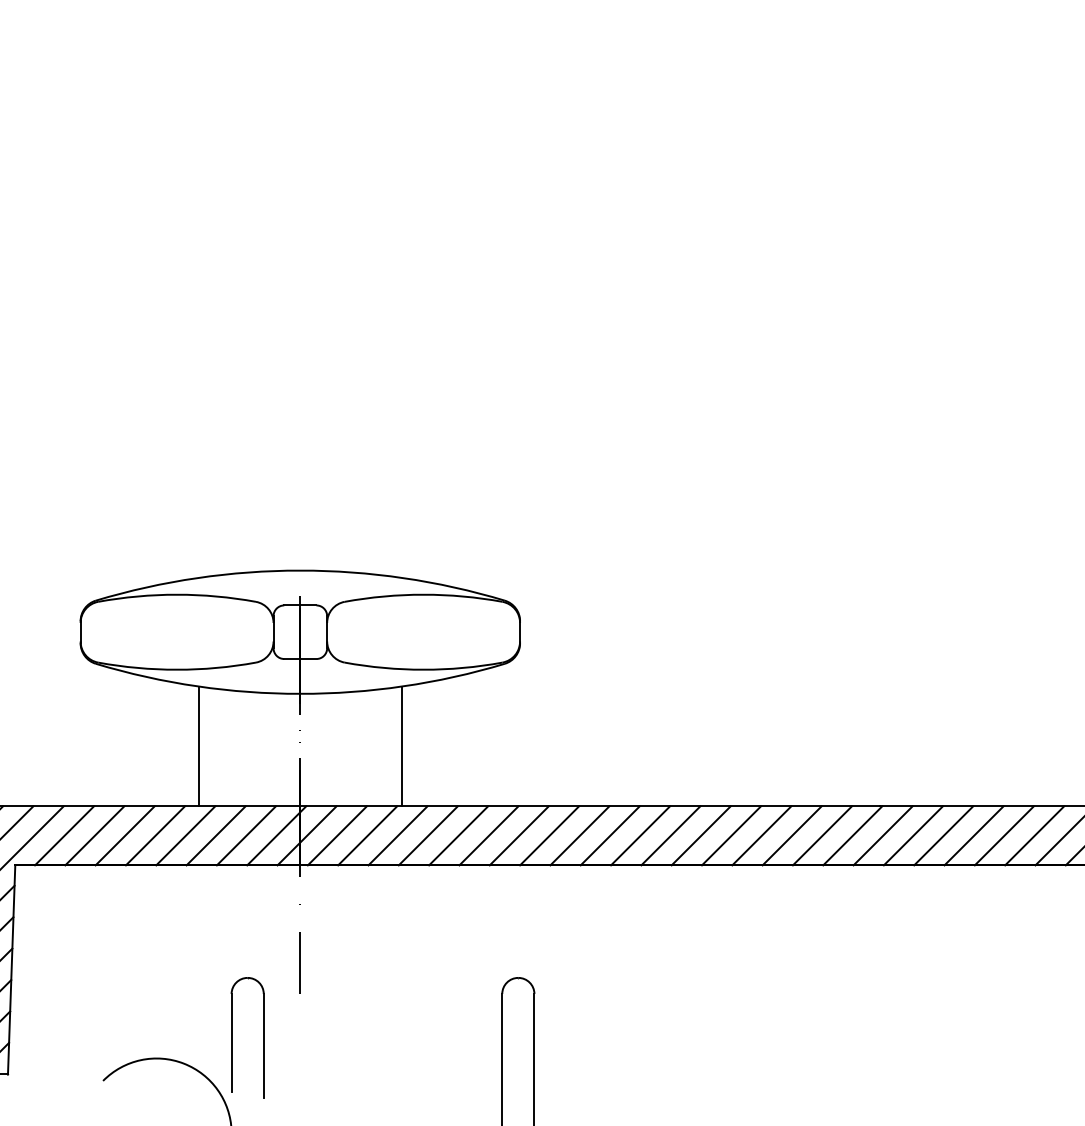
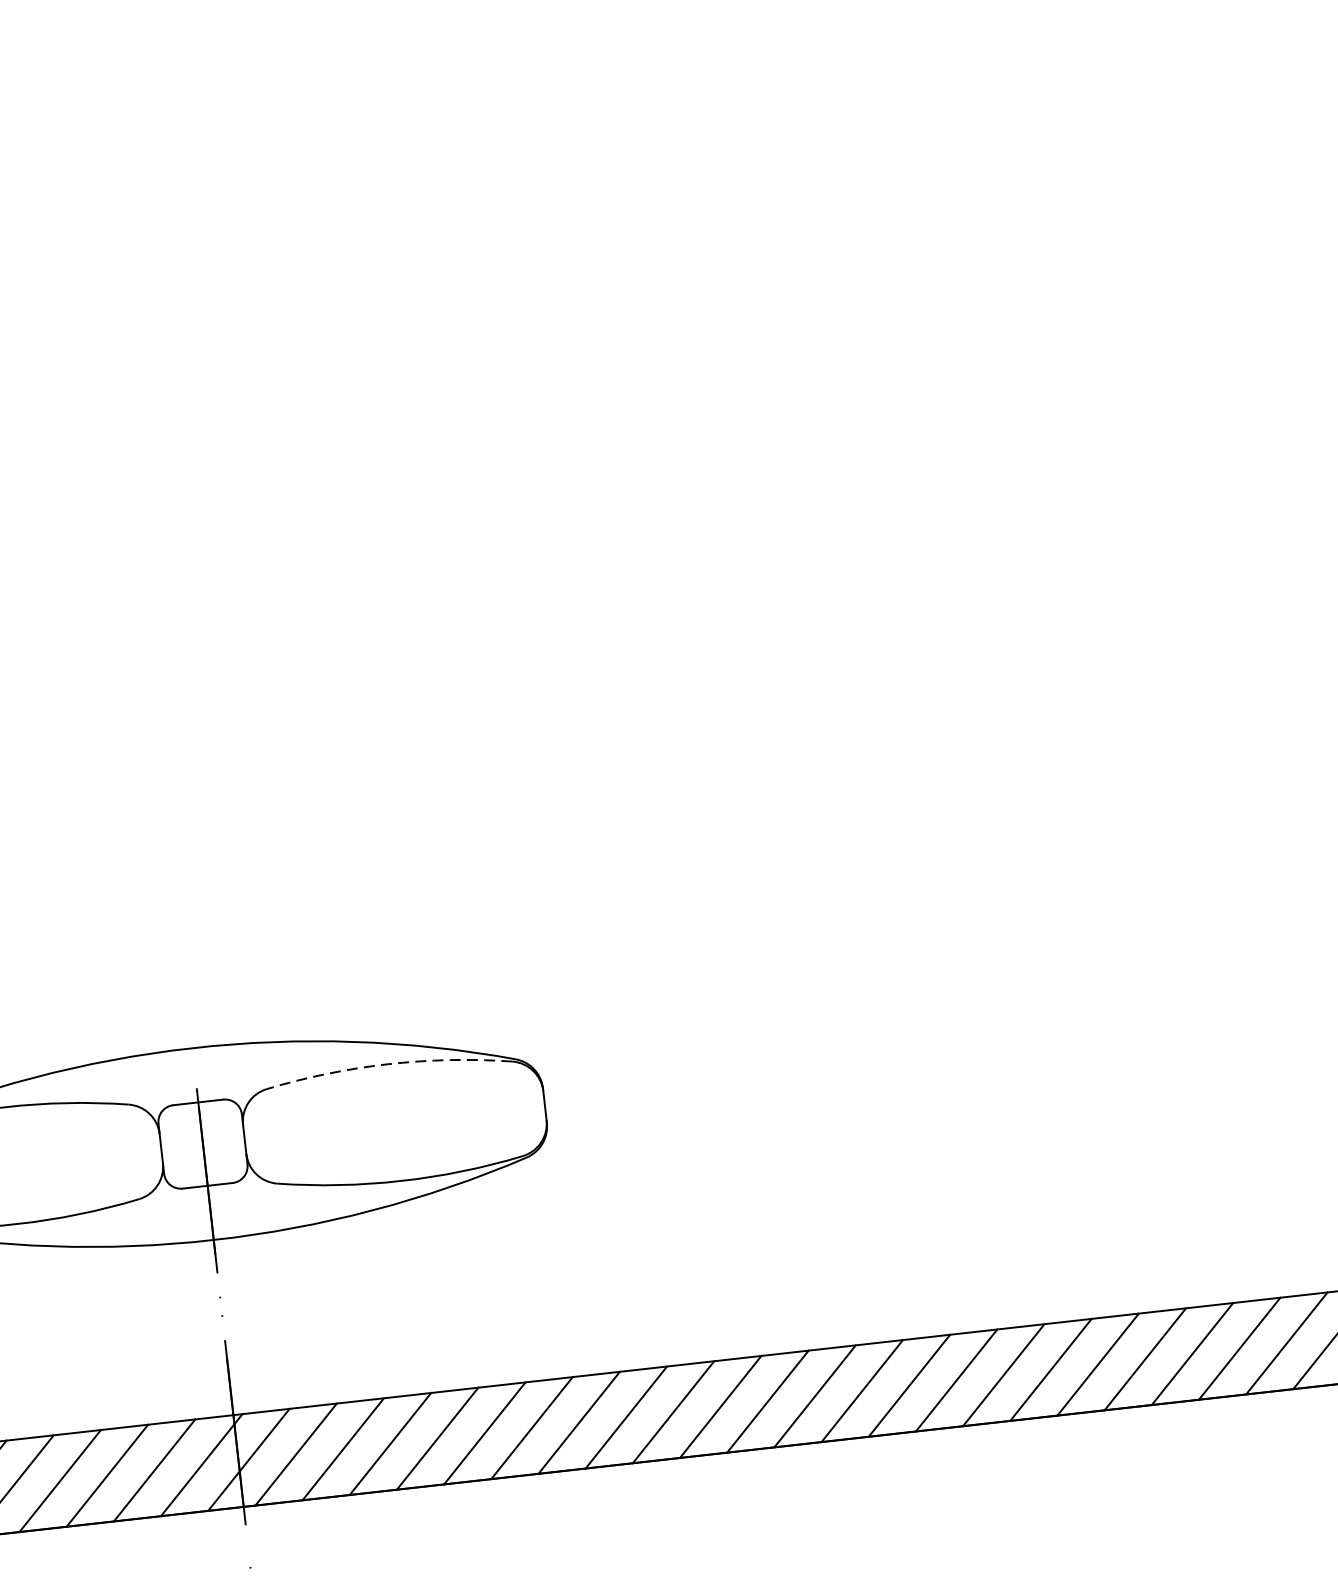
arc: (423, 594) -> (388, 1063), solid -> dashed
line: (198, 746) -> (64, 1339), removed
line: (402, 746) -> (381, 1304), removed

